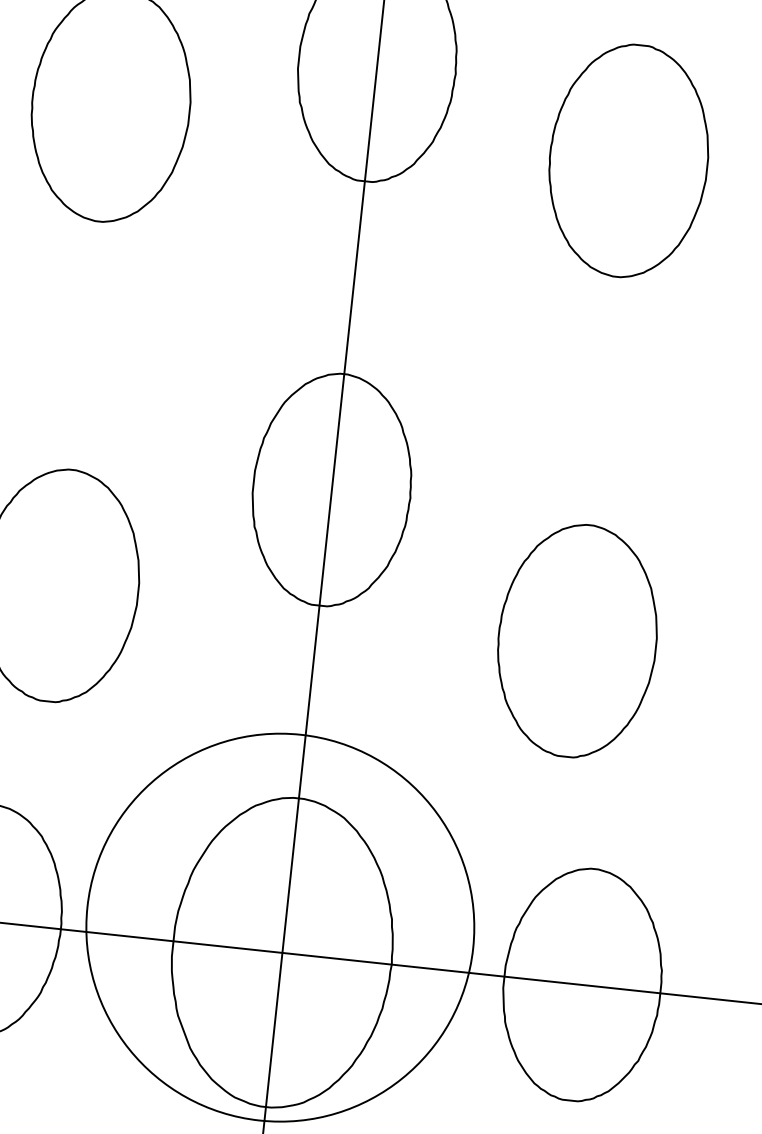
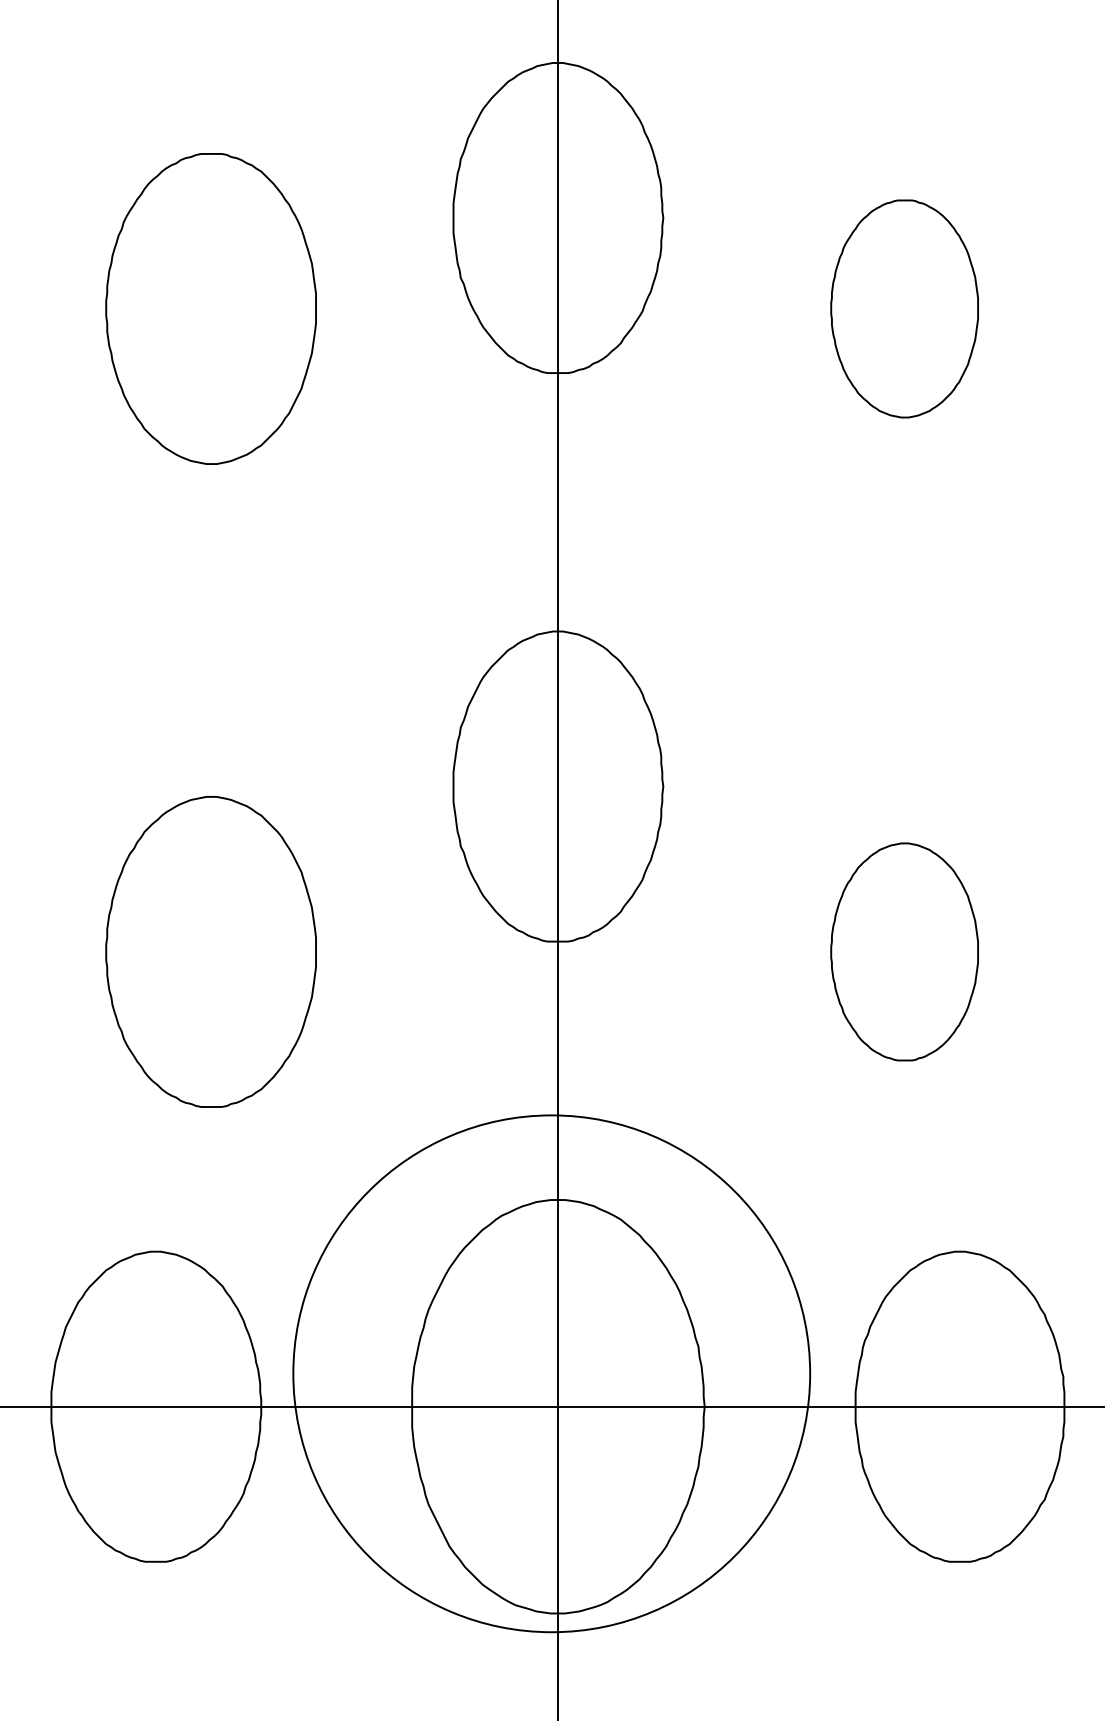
part: (628, 160) -> (904, 308), size x0.7
part: (577, 640) -> (904, 951), size x0.7

